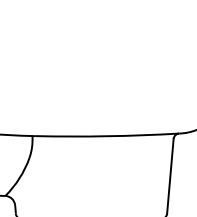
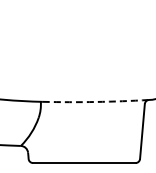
arc: (106, 135) -> (95, 101), solid -> dashed

